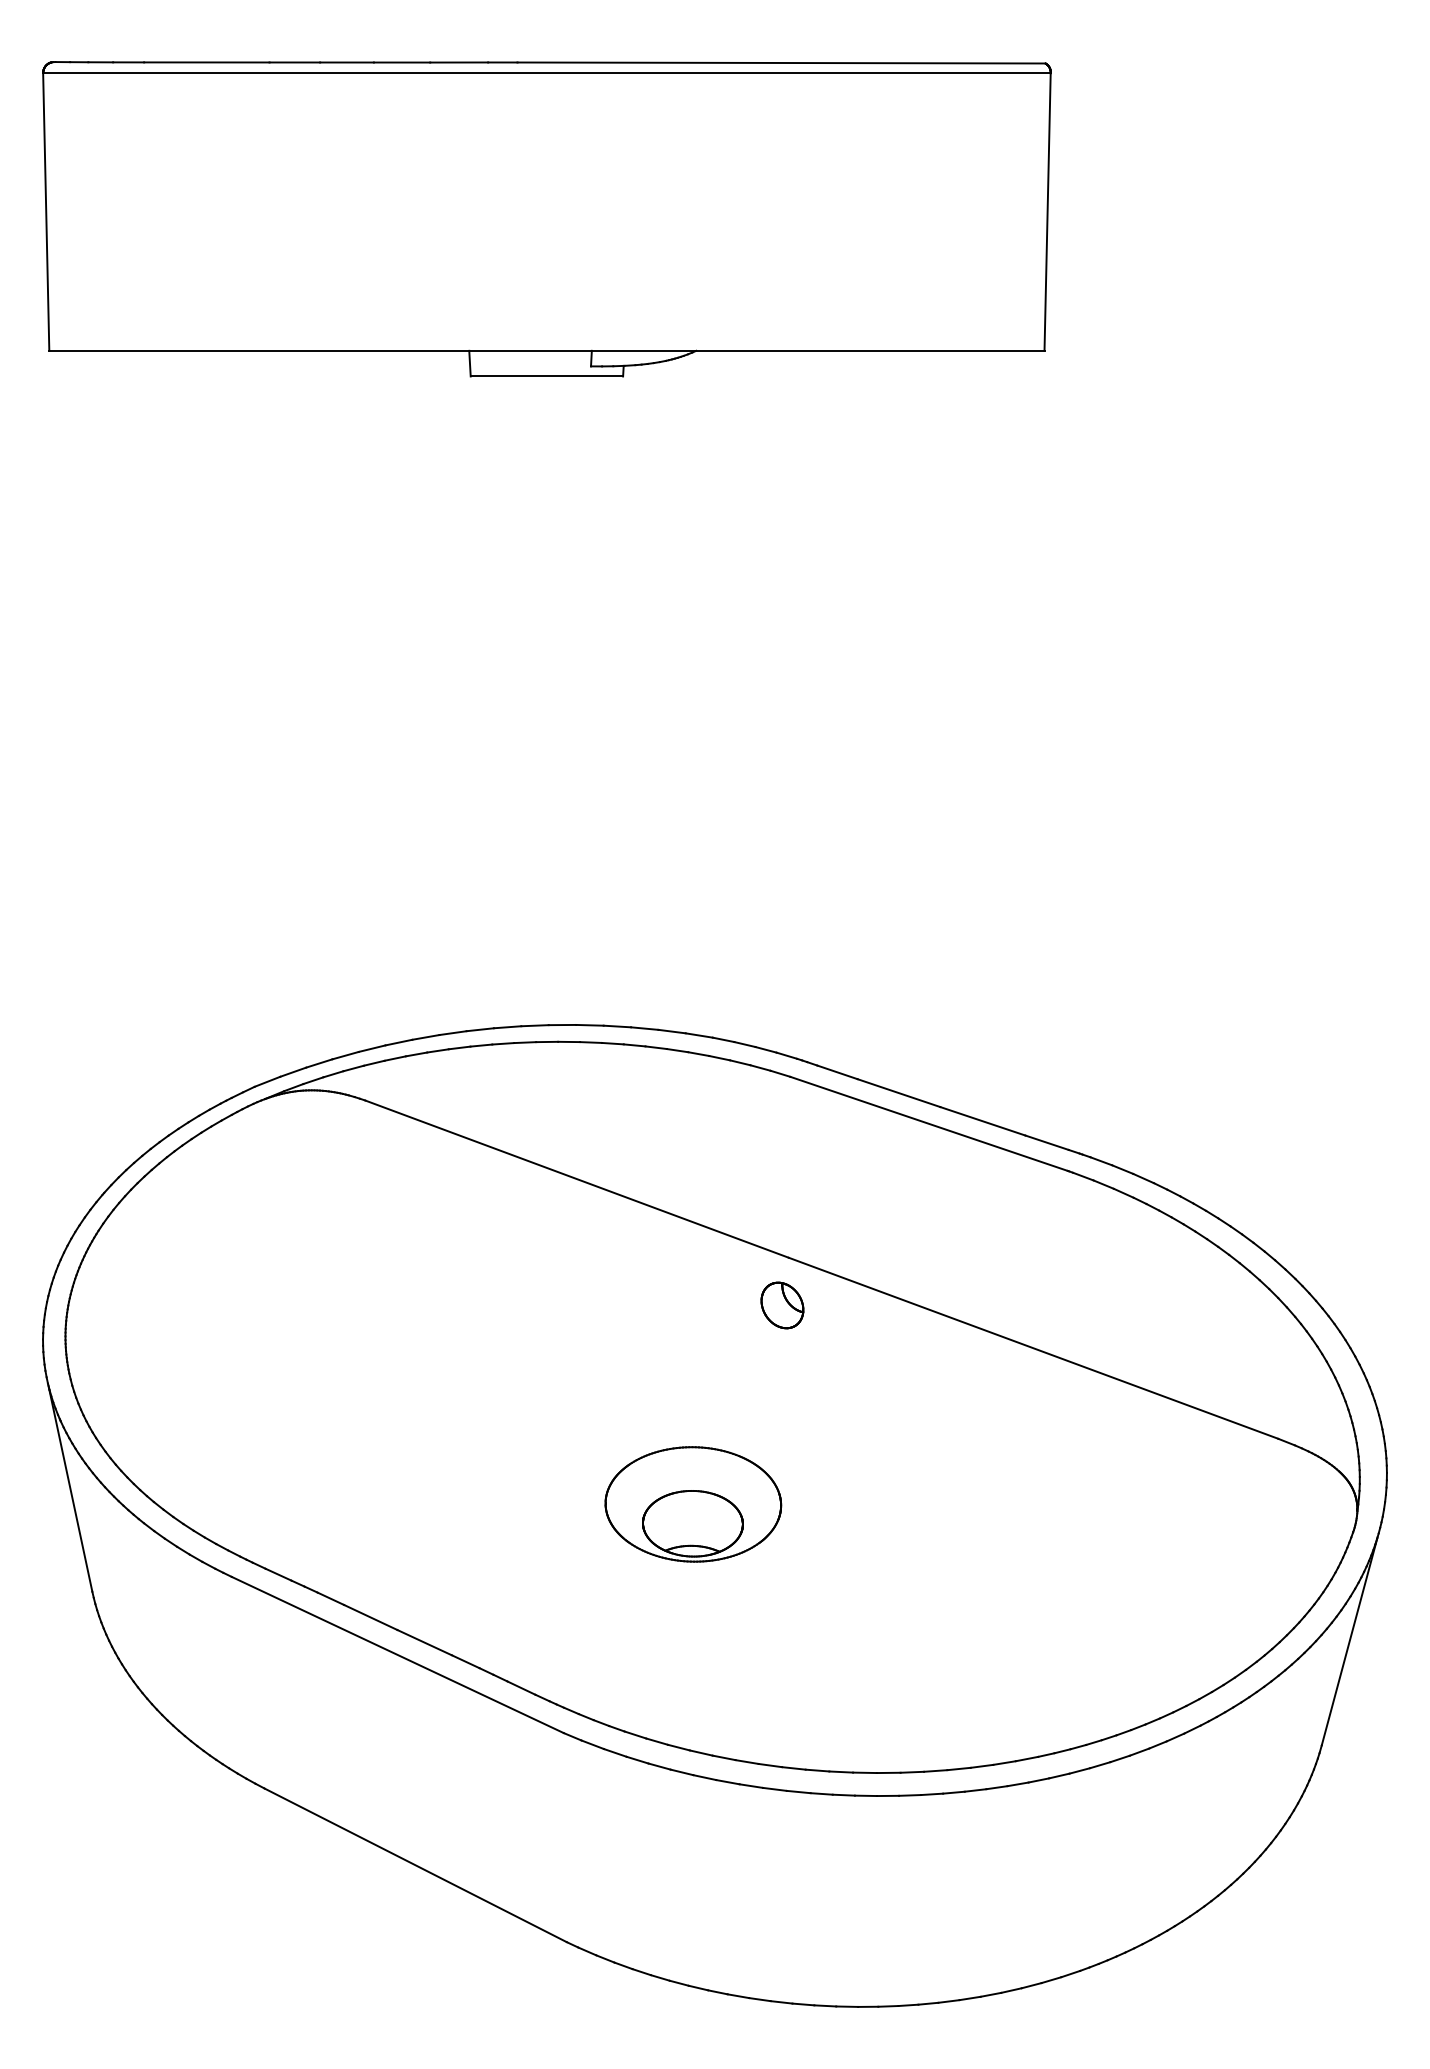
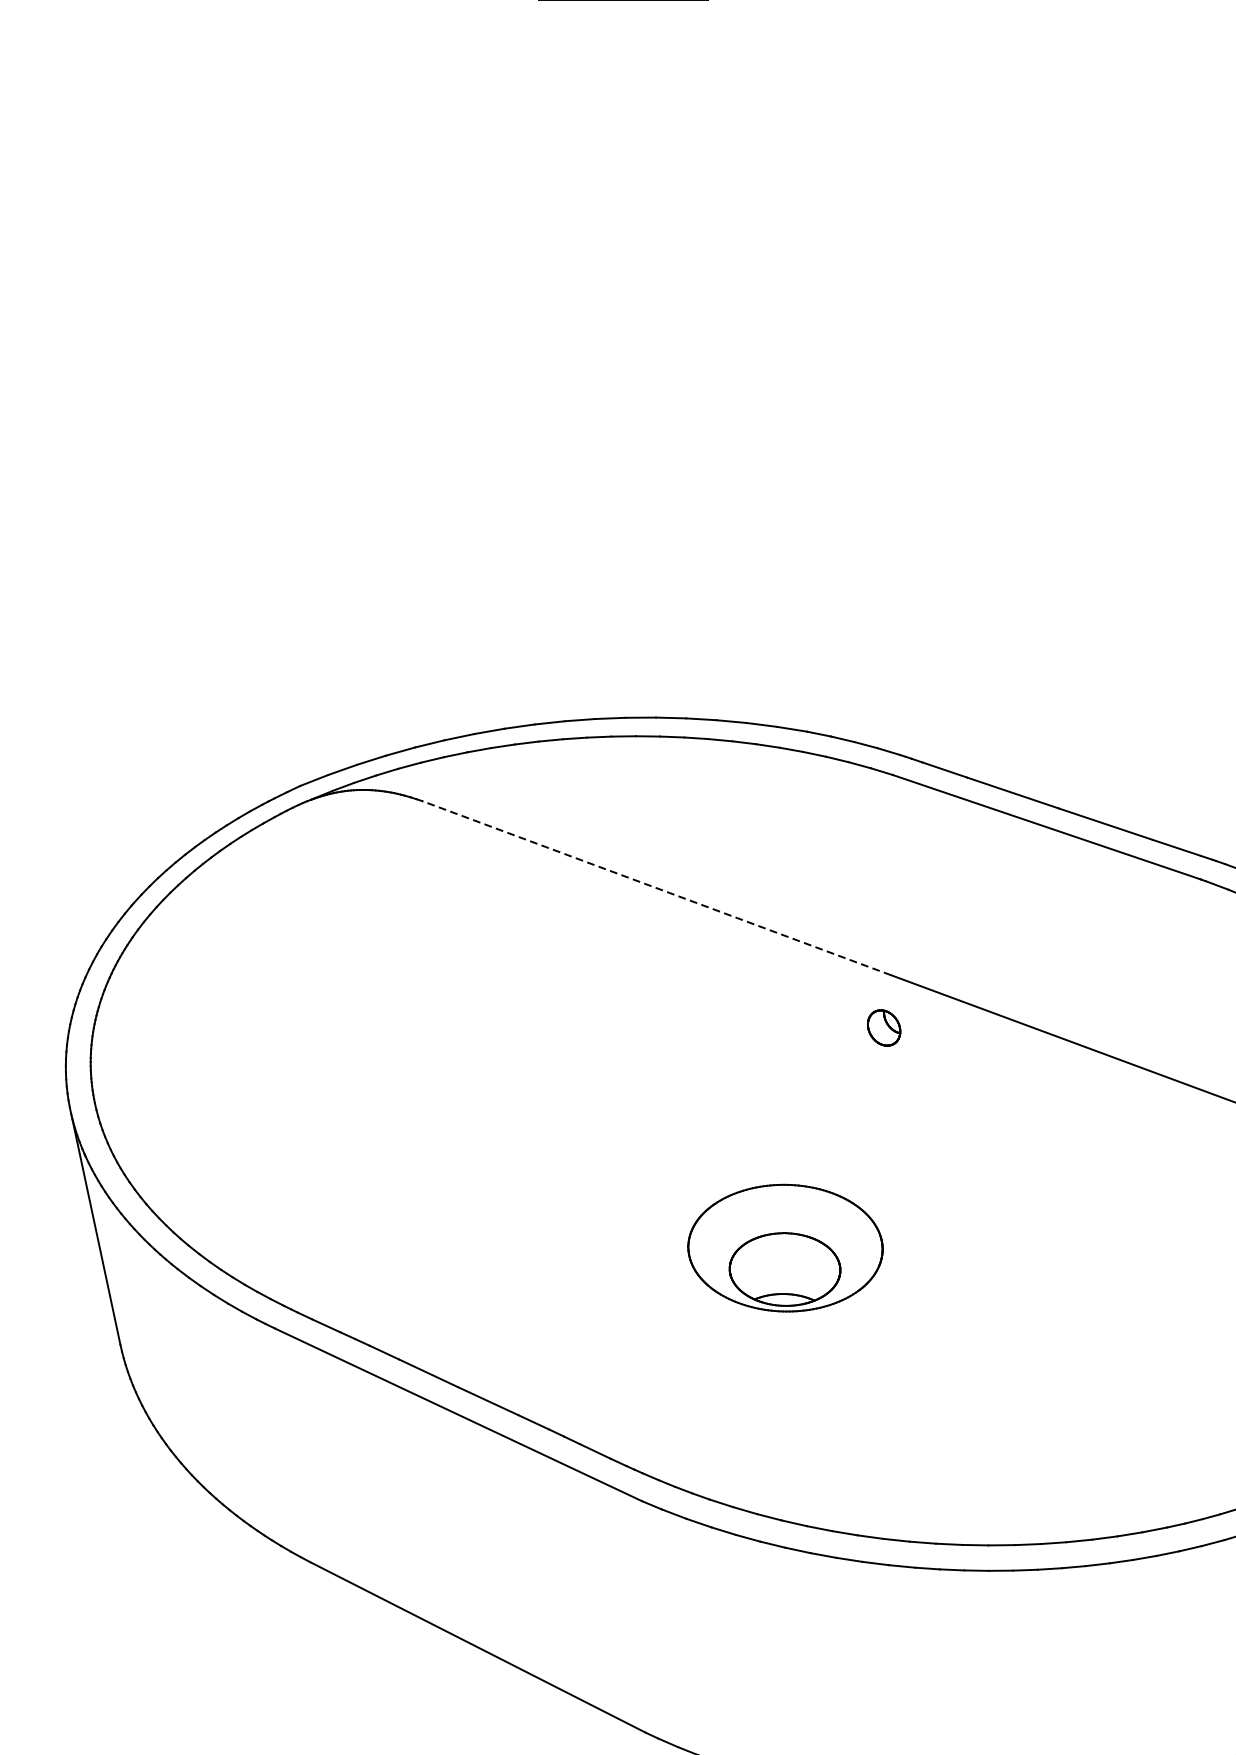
line: (577, 1179) -> (657, 888), solid -> dashed
part: (782, 1305) -> (884, 1028), size x0.7

